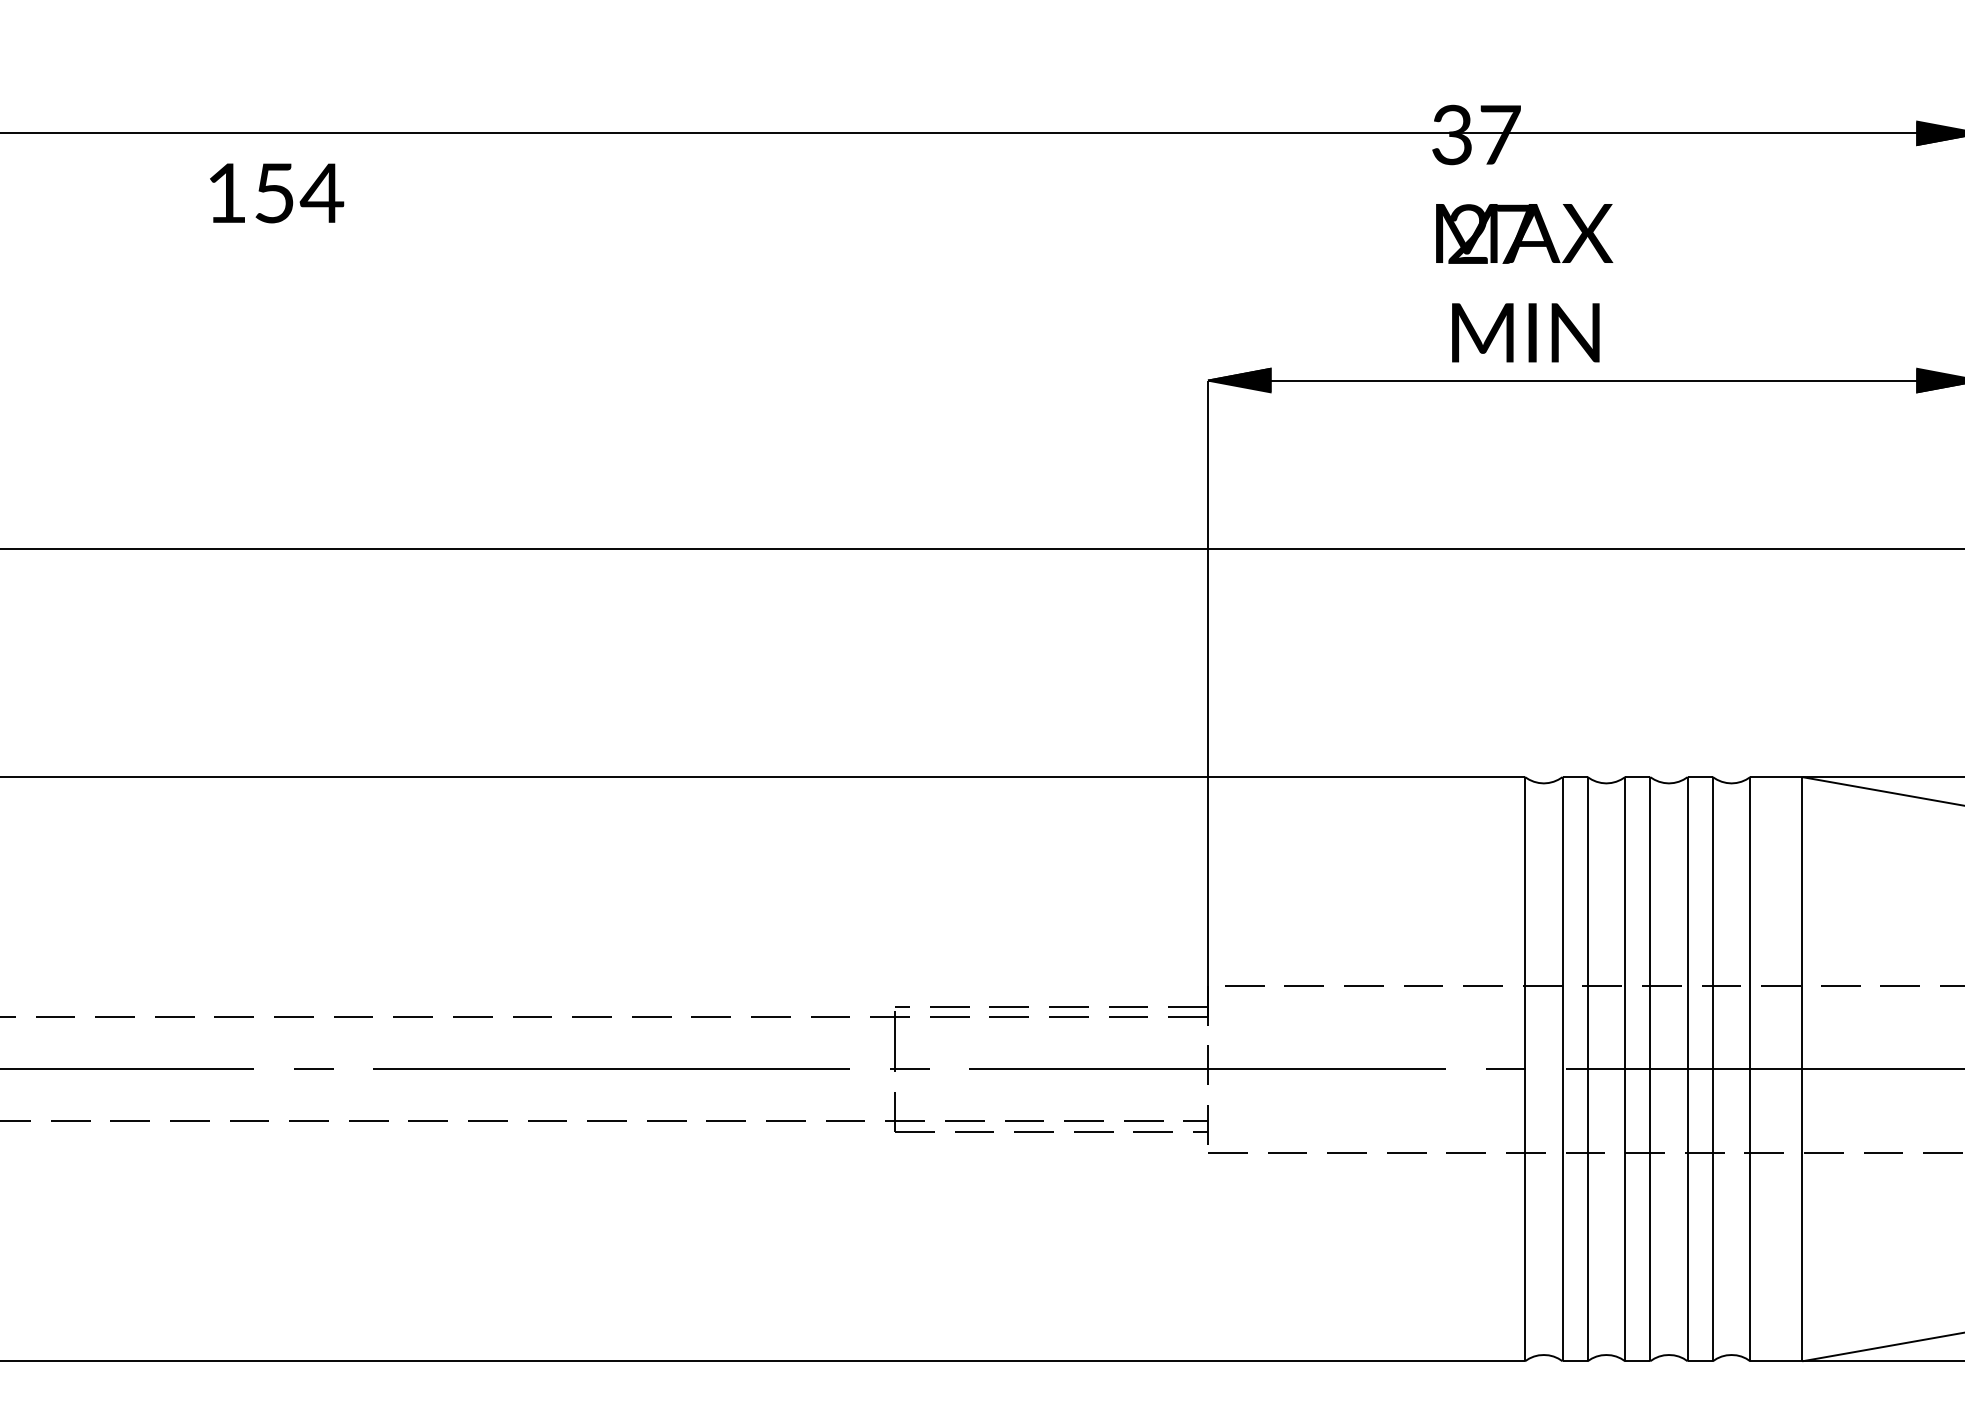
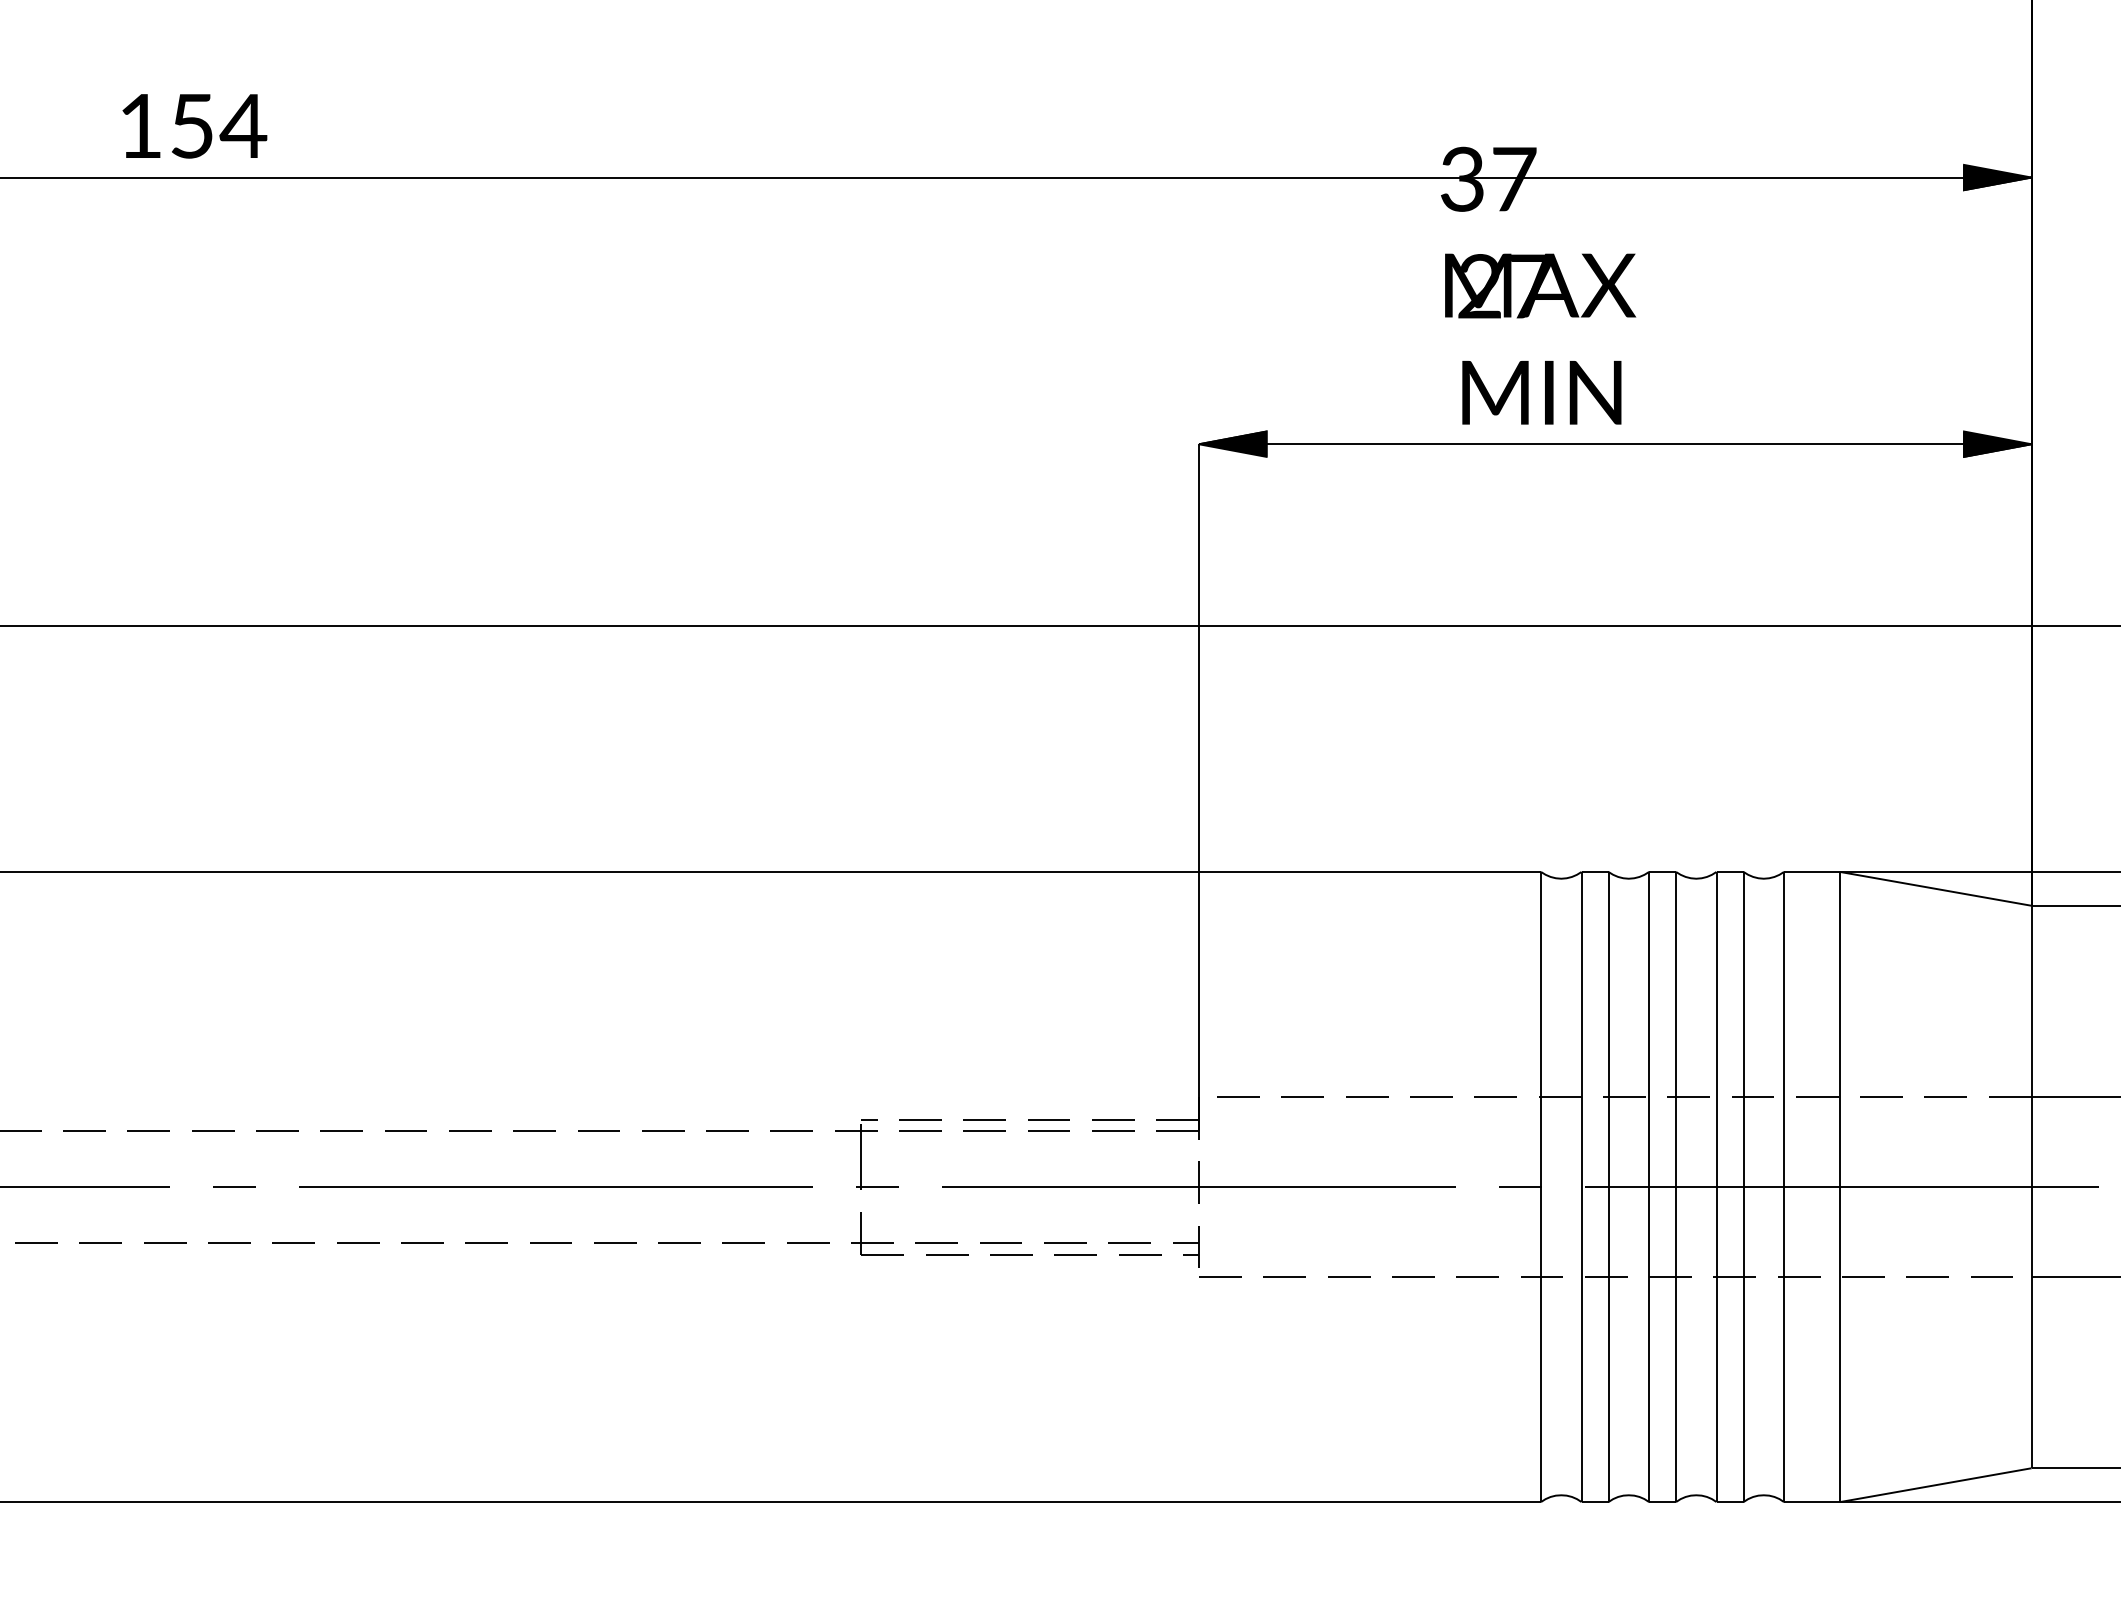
text: (276, 193) -> (194, 126), moved

